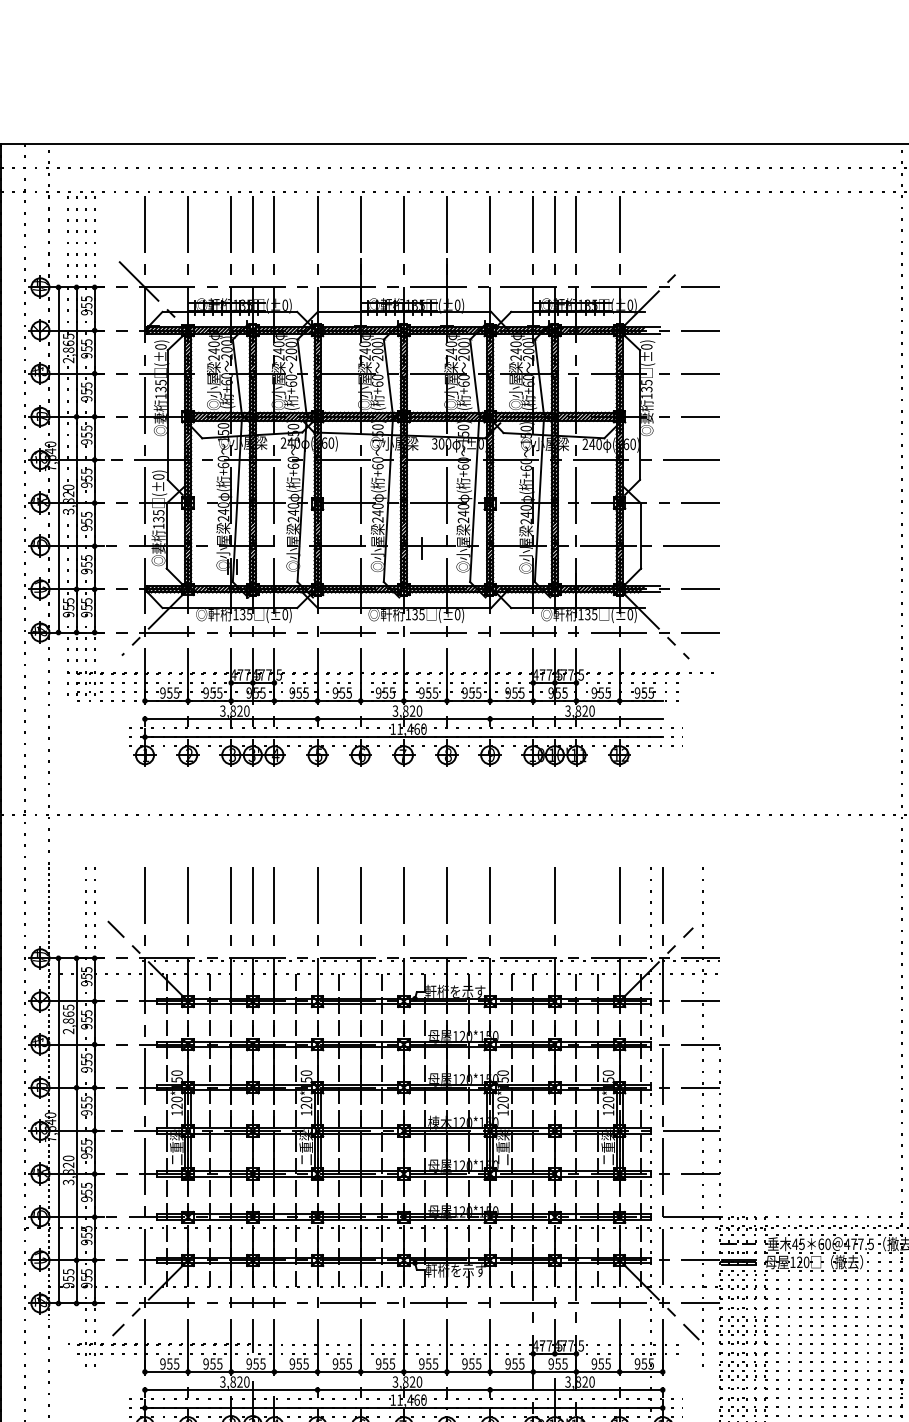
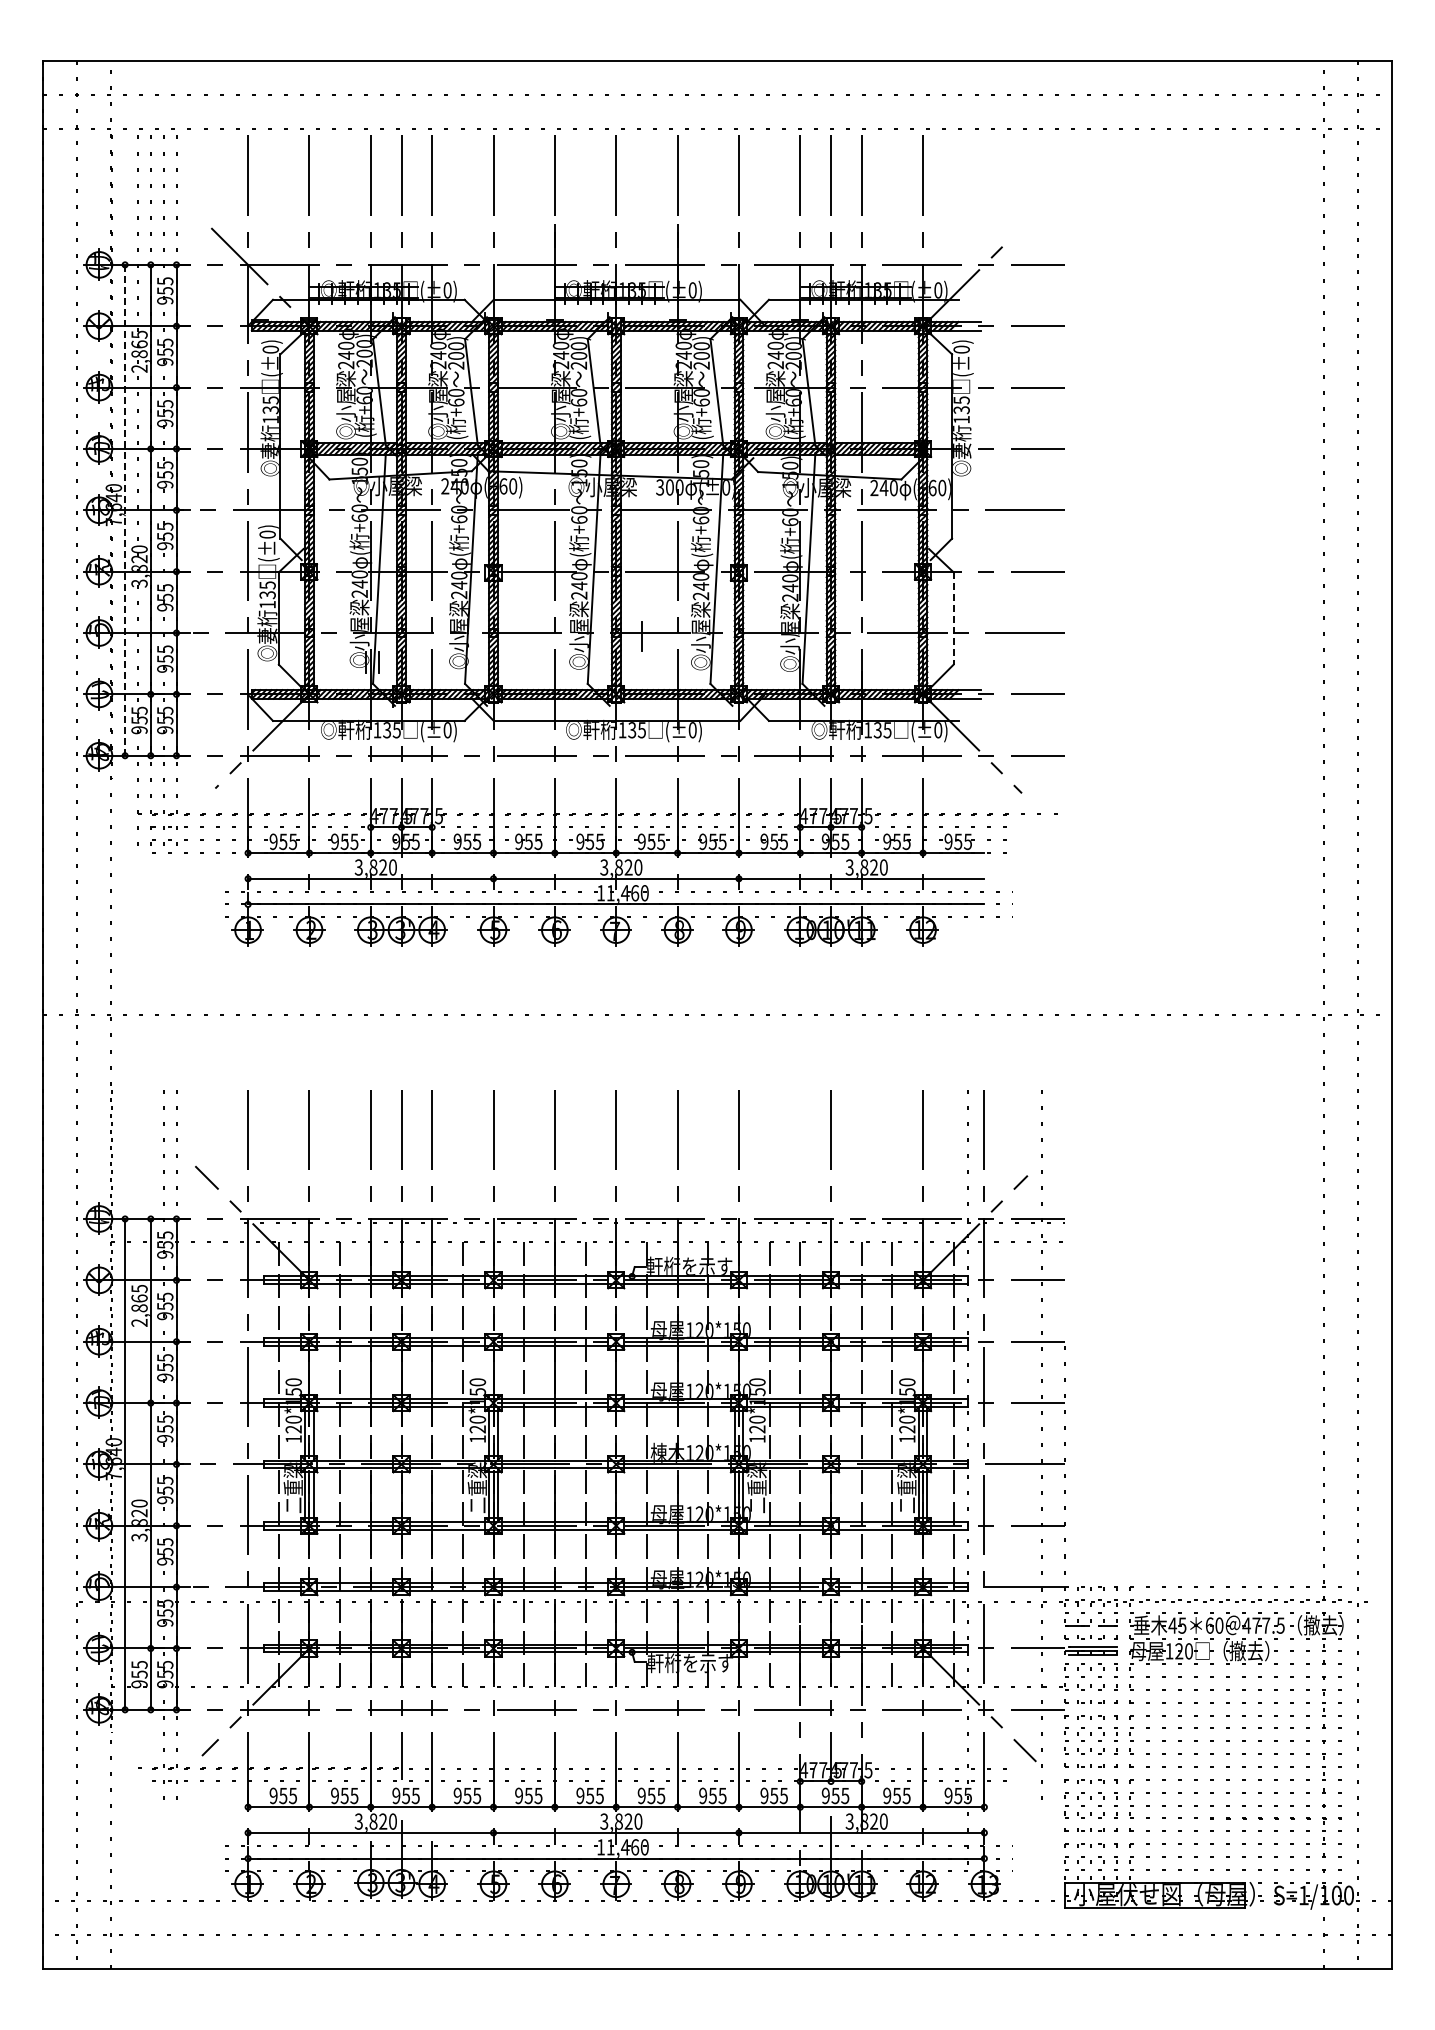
line: (58, 459) -> (125, 509), solid -> dashed
line: (641, 536) -> (953, 619), solid -> dashed

